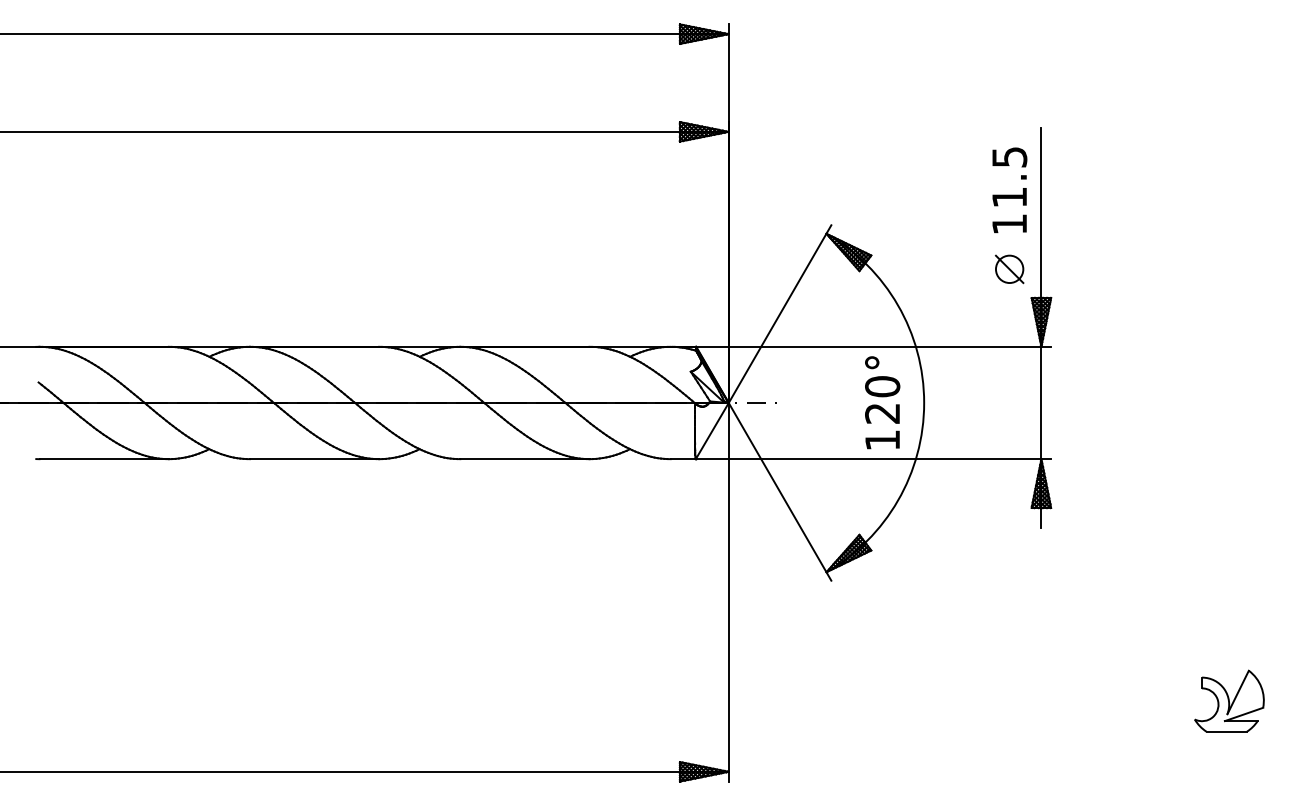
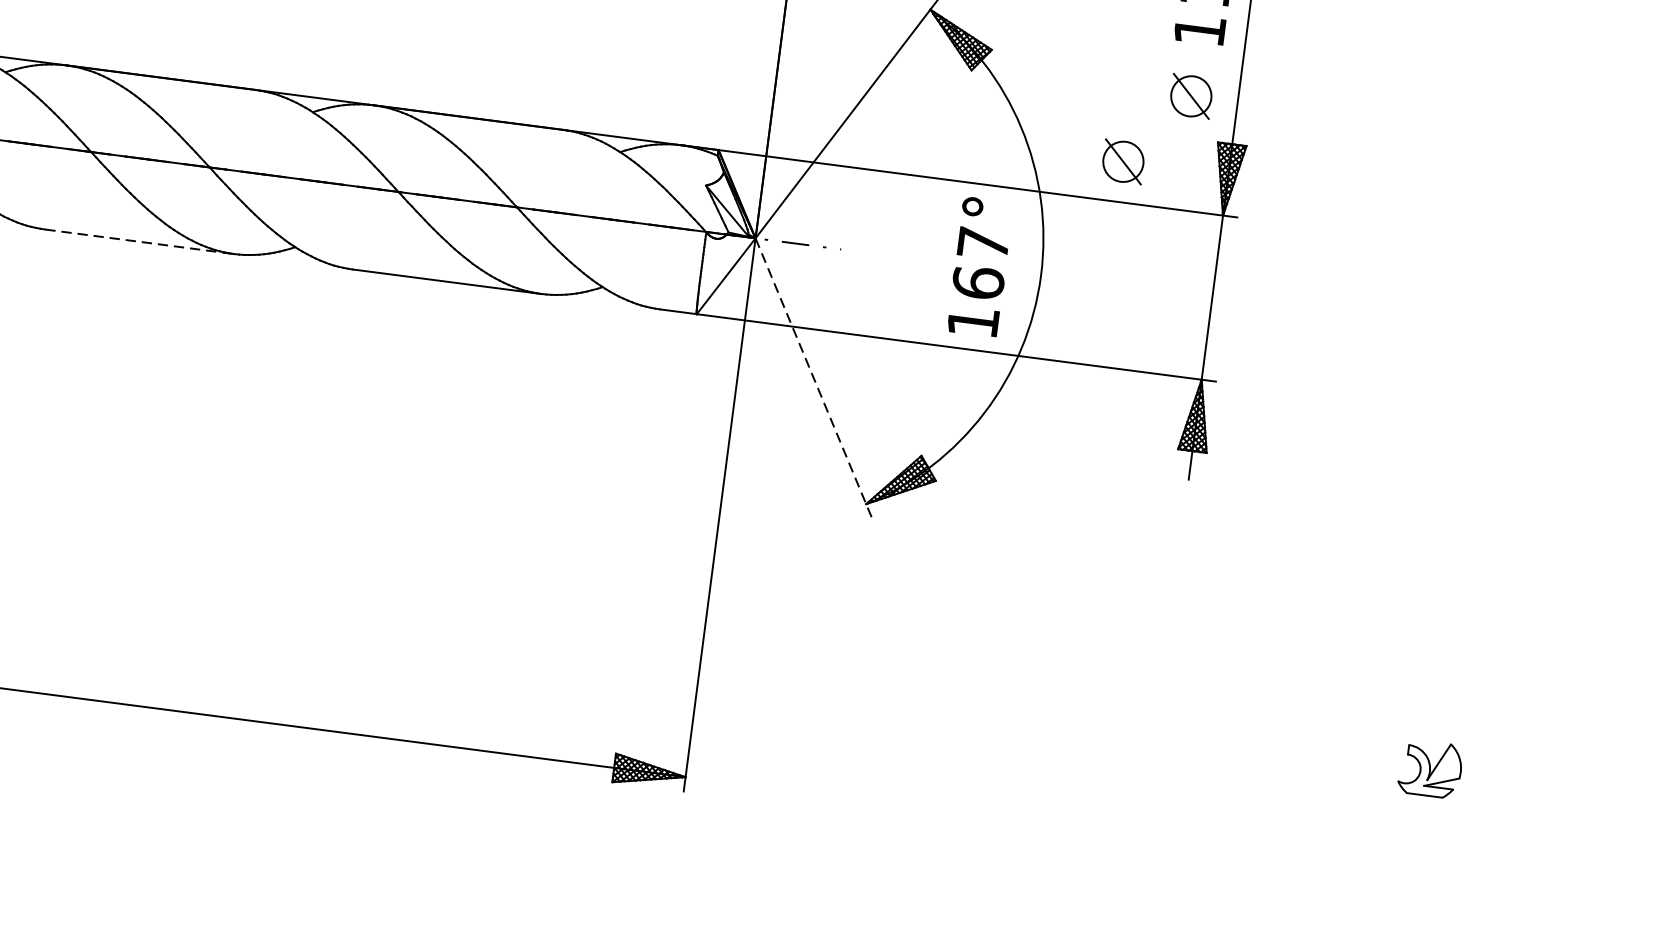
part: (969, 319) -> (1123, 162), added
text: (882, 399) -> (980, 262), 120° -> 167°
line: (314, 459) -> (139, 242), solid -> dashed
line: (780, 491) -> (814, 377), solid -> dashed
part: (1229, 700) -> (1430, 768), size x0.6

